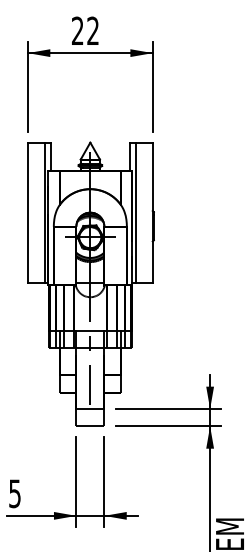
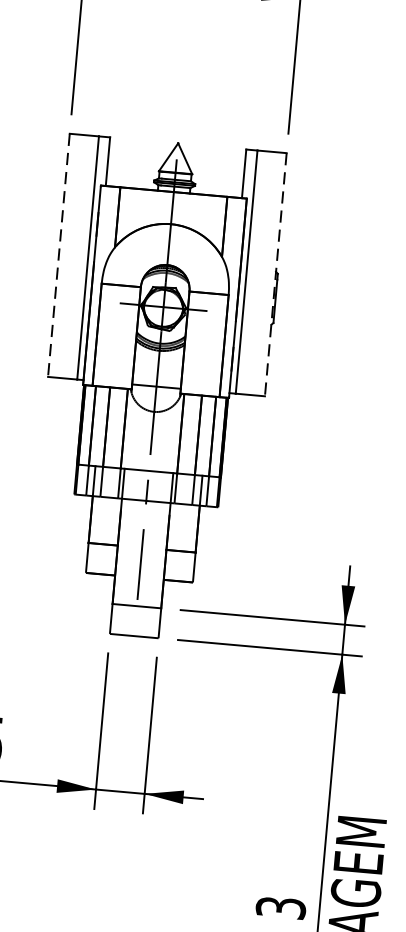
line: (27, 212) -> (58, 254), solid -> dashed
line: (152, 212) -> (275, 274), solid -> dashed

